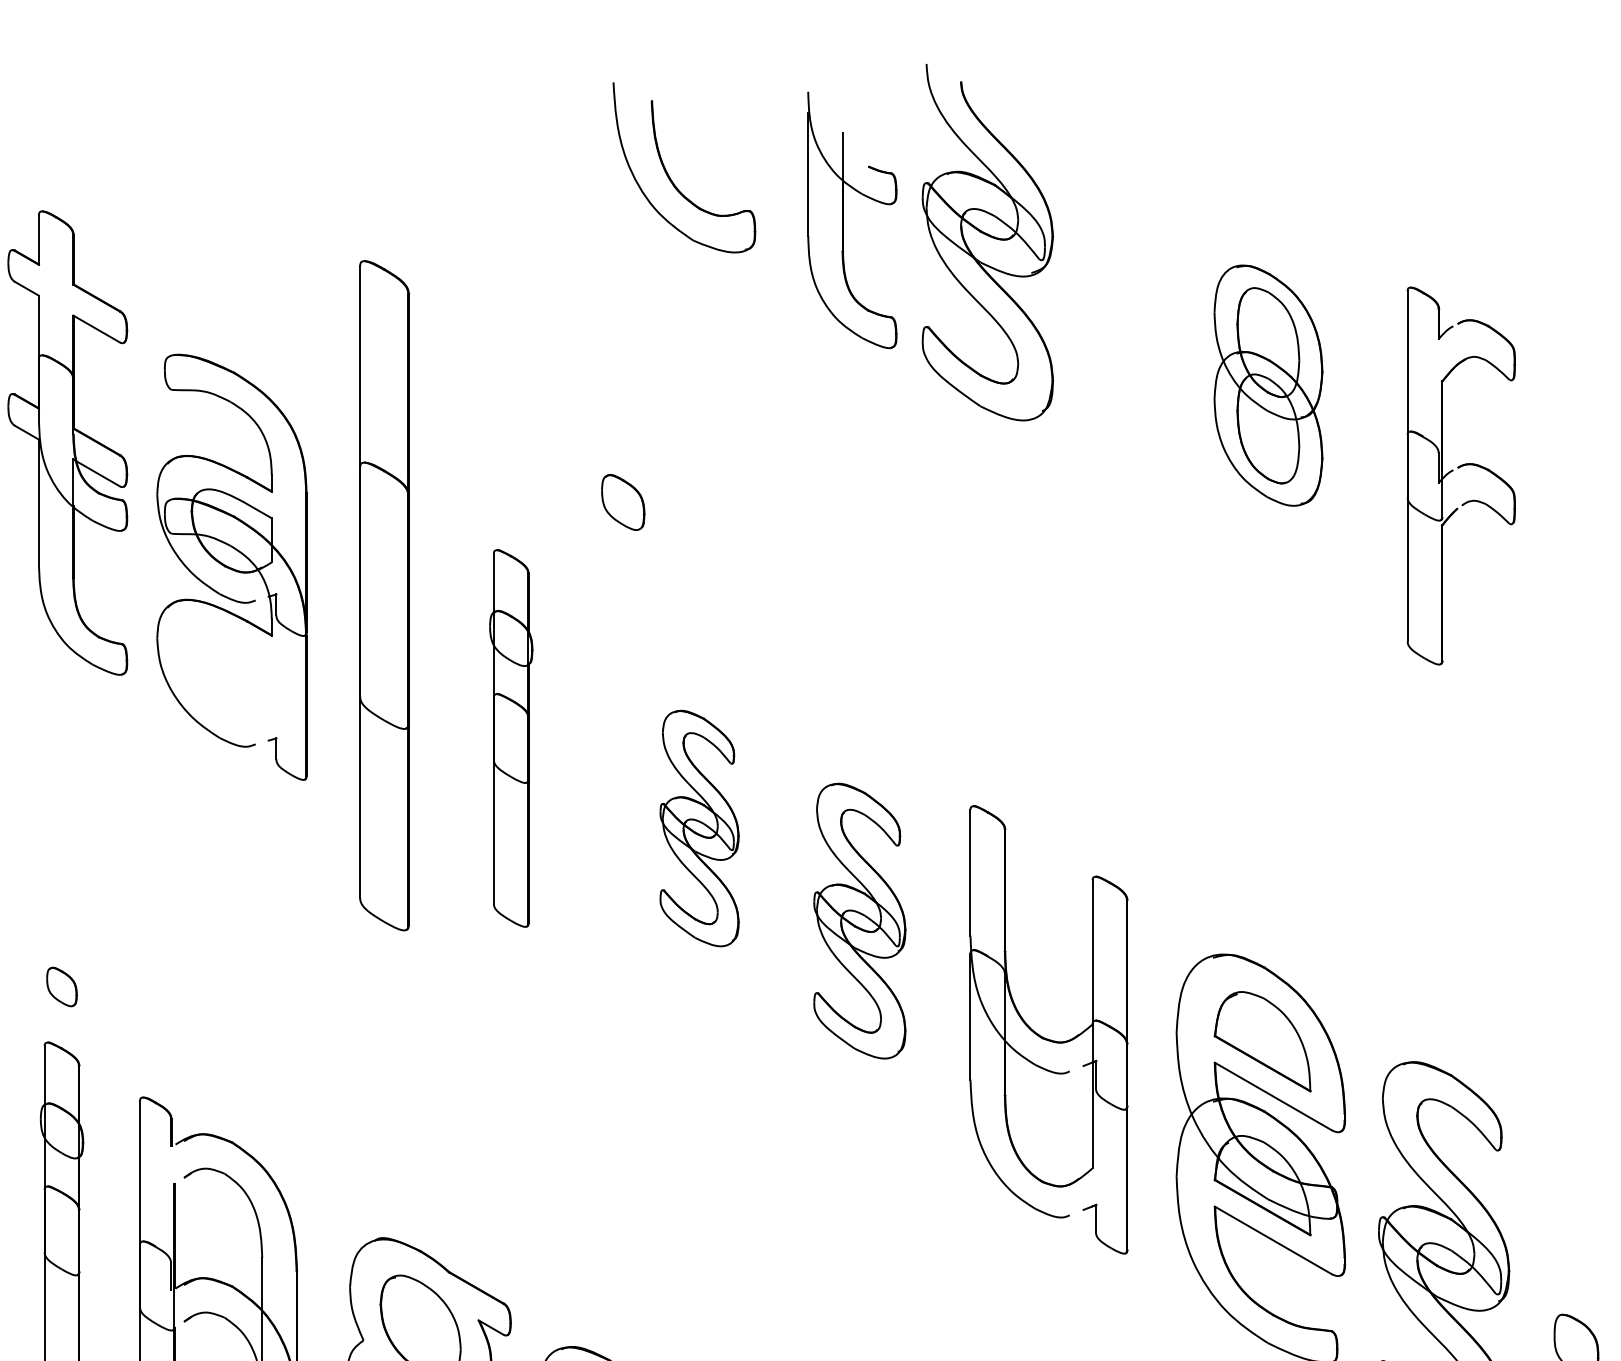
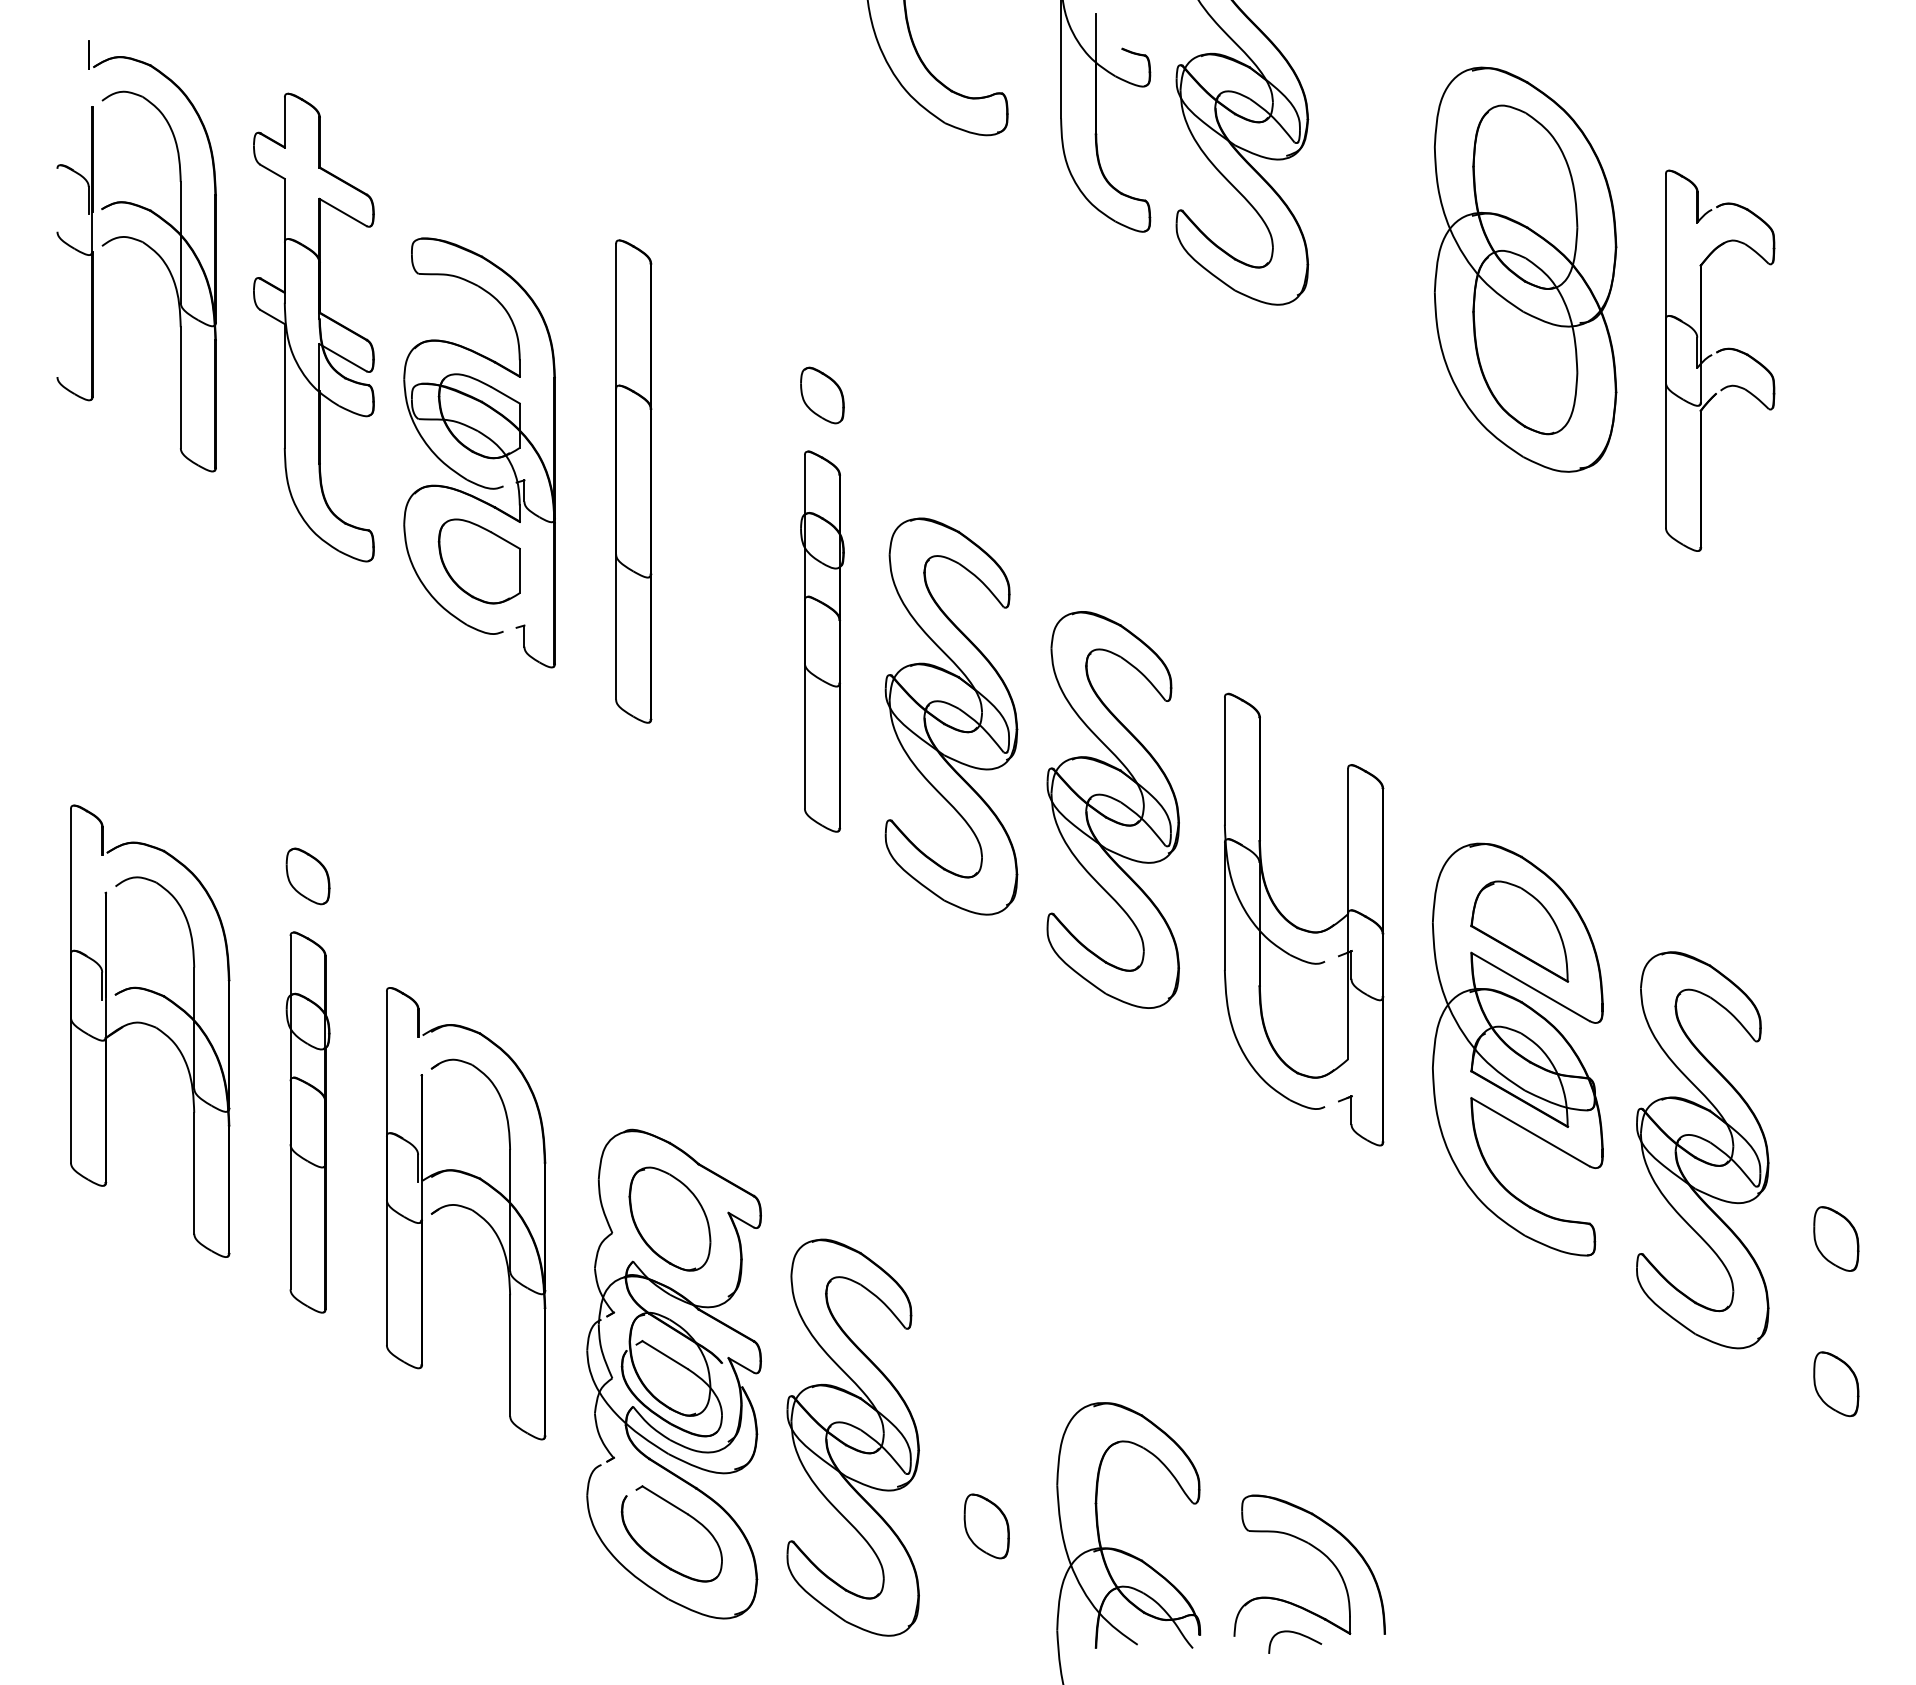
part: (1268, 385) -> (1525, 269), size x1.67
part: (623, 502) -> (822, 395), moved
part: (384, 595) -> (633, 481), size x0.71
part: (230, 674) -> (478, 561), added
part: (511, 738) -> (822, 641), moved
part: (699, 828) -> (951, 716), size x1.67
part: (859, 920) -> (1112, 809), size x1.43
part: (61, 987) -> (307, 876), size x1.43

